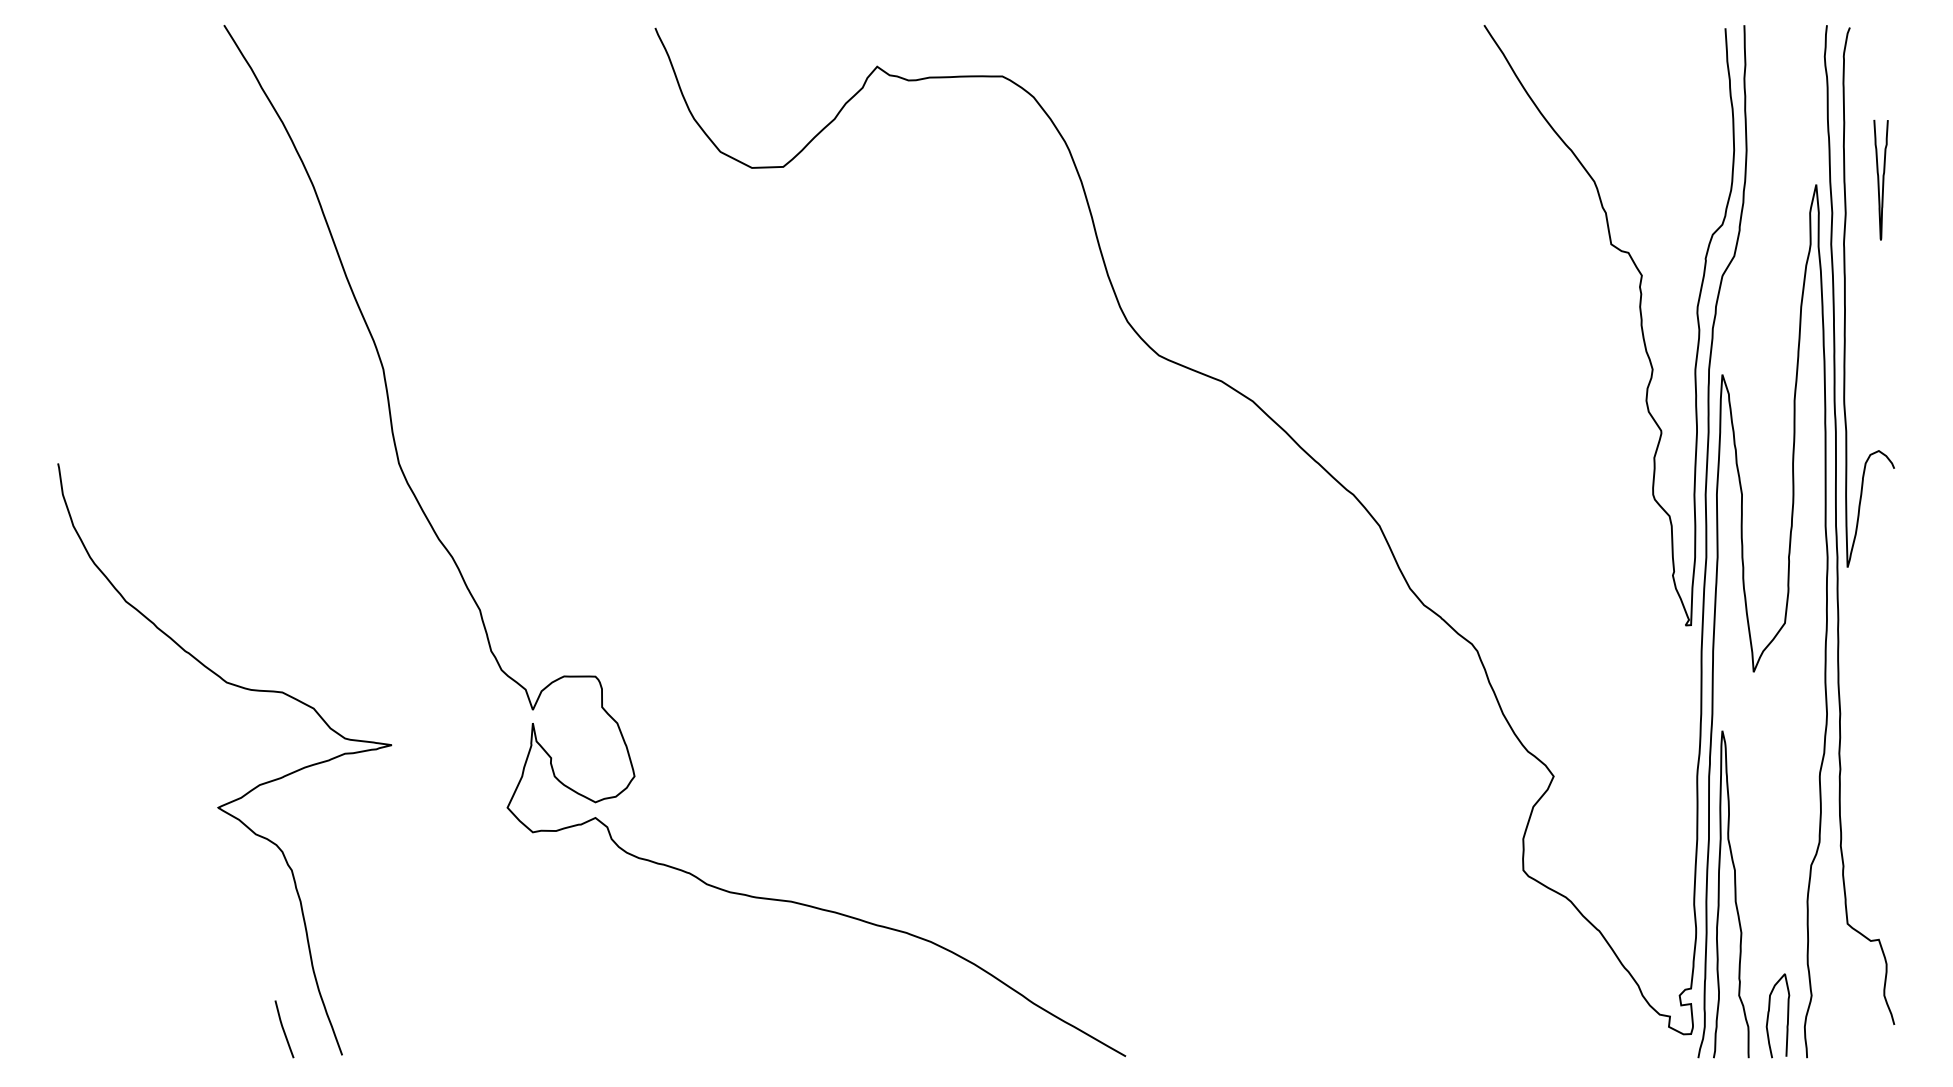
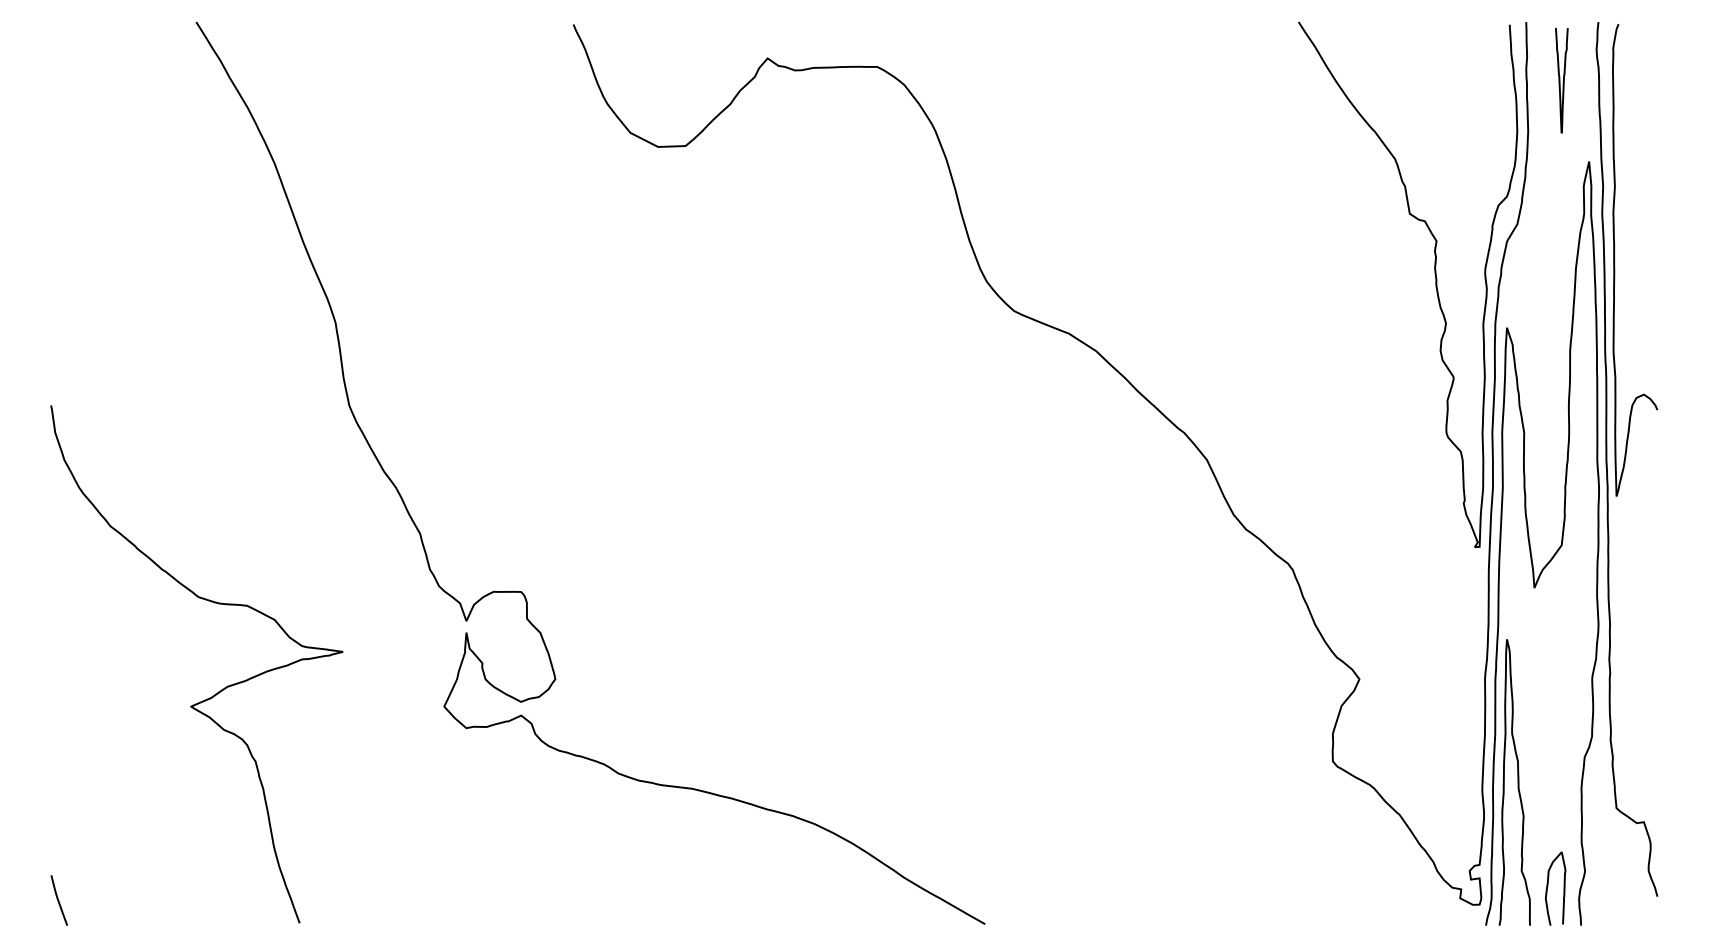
curve: (1879, 179) -> (1560, 80), moved
curve: (284, 1029) -> (59, 900), moved

